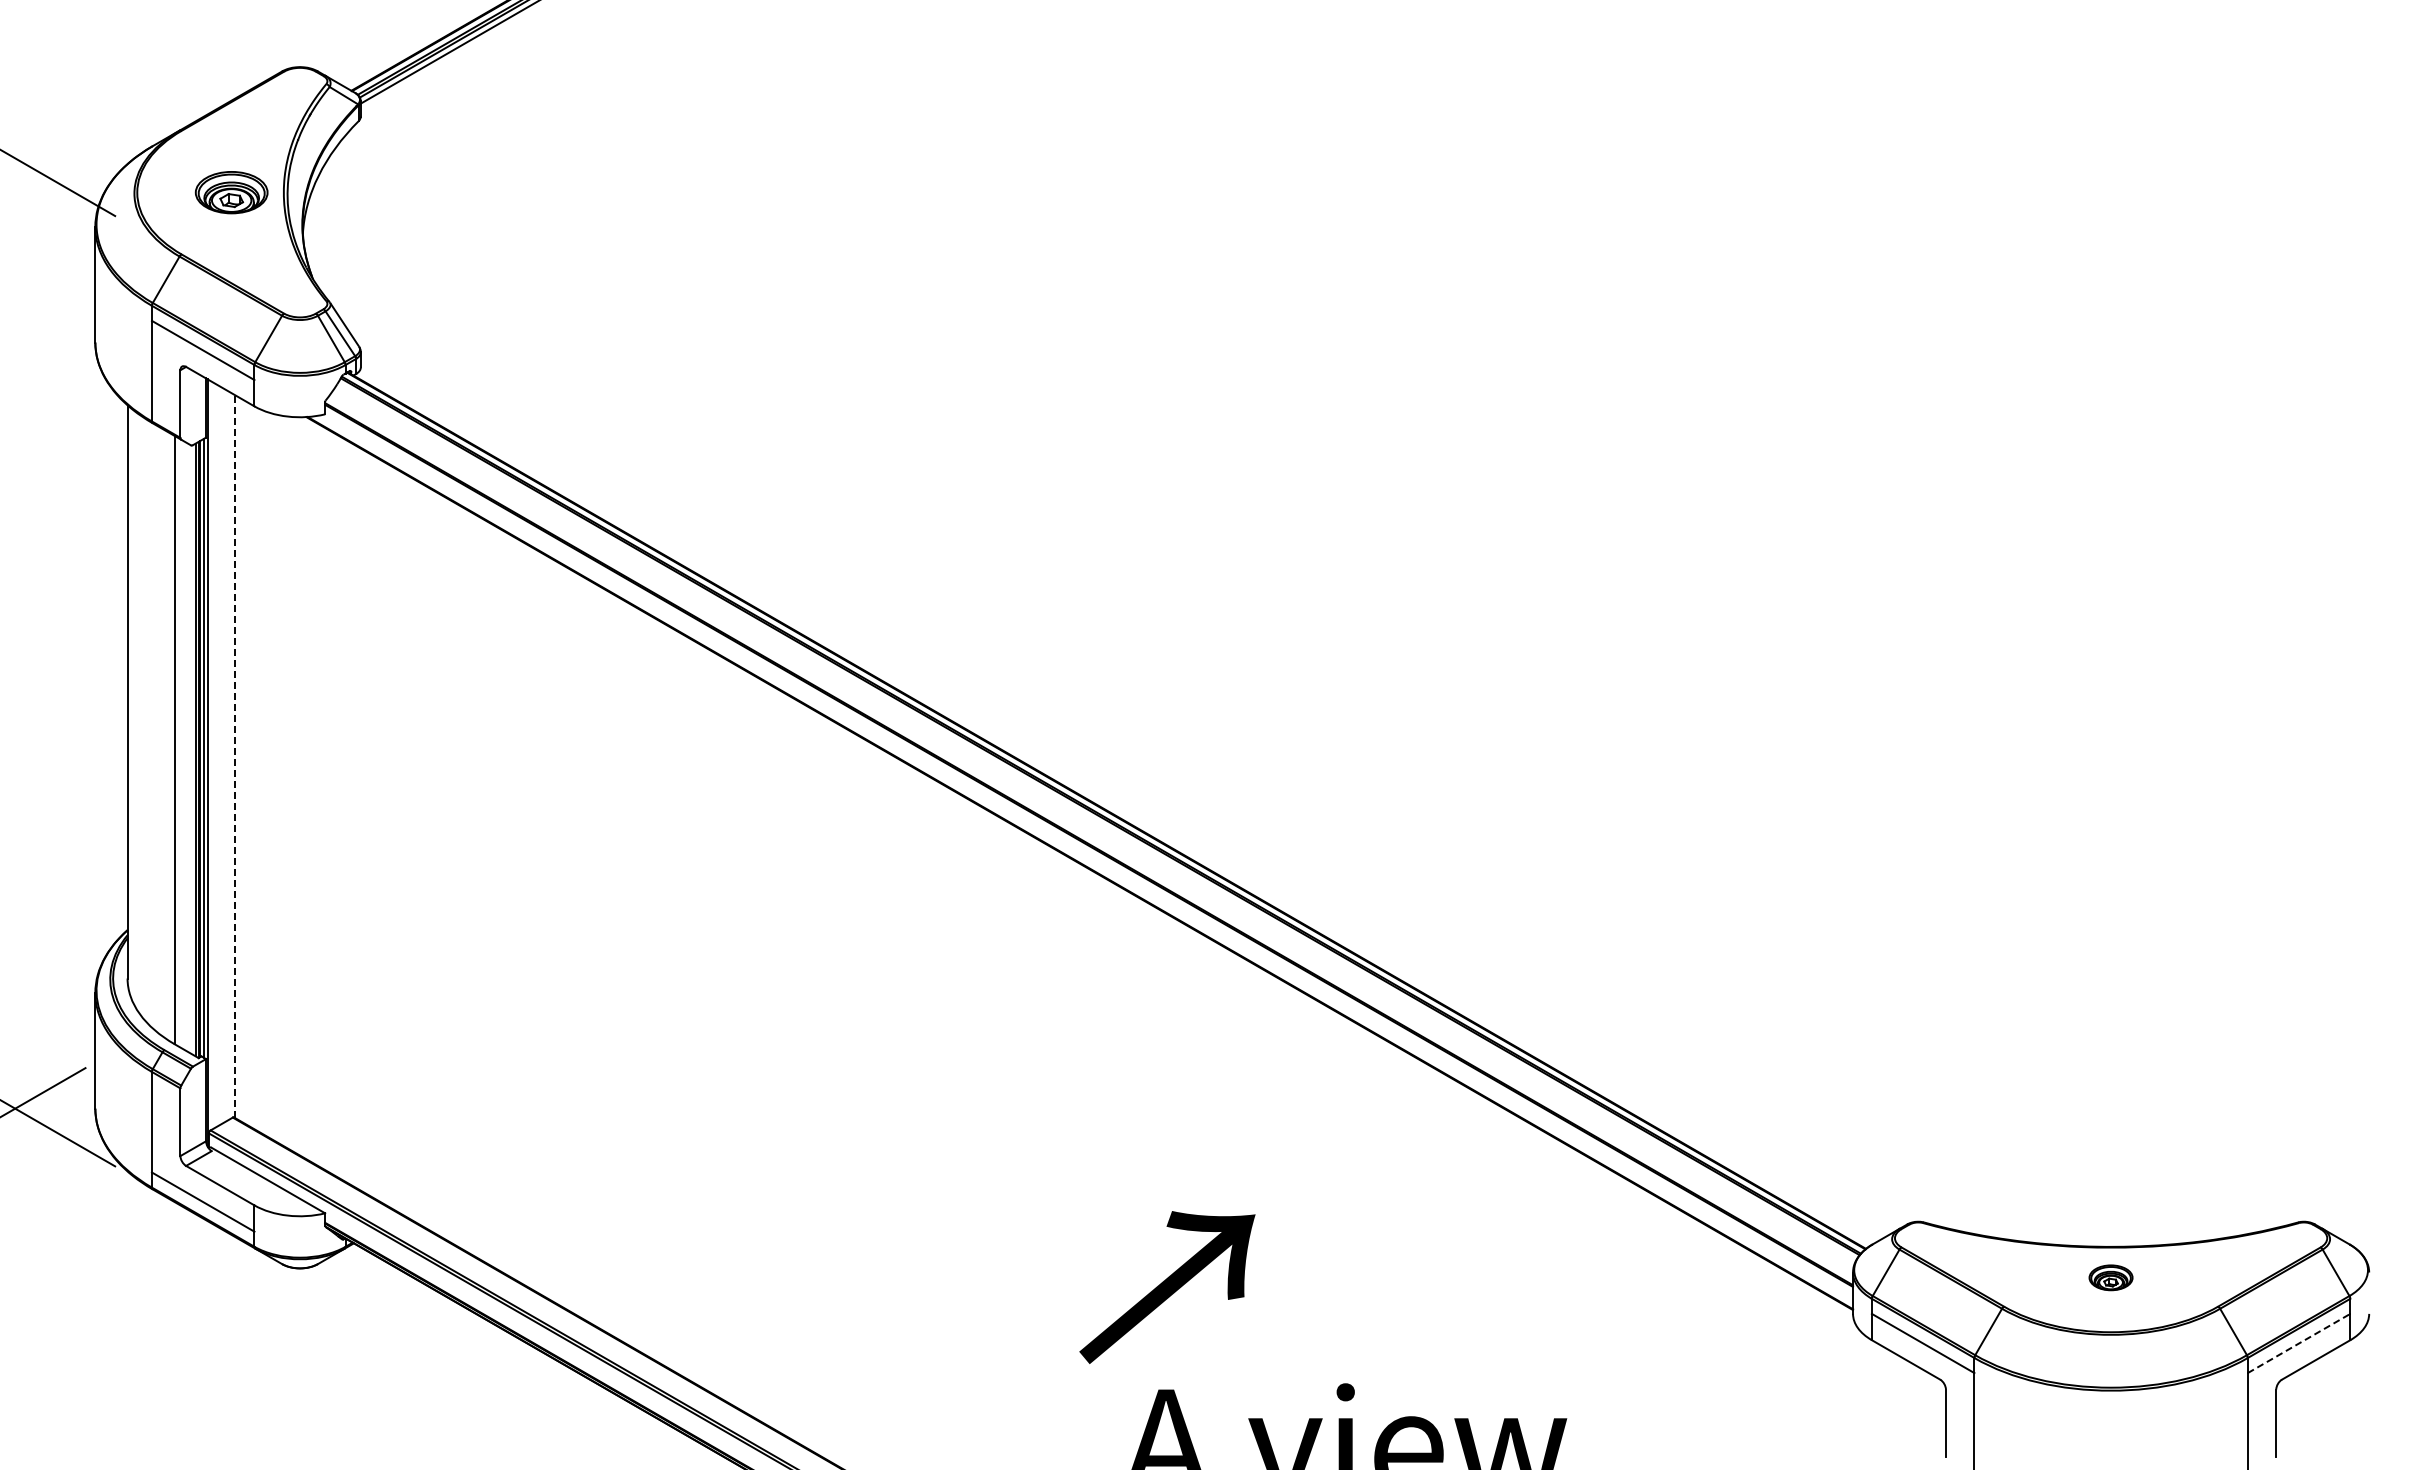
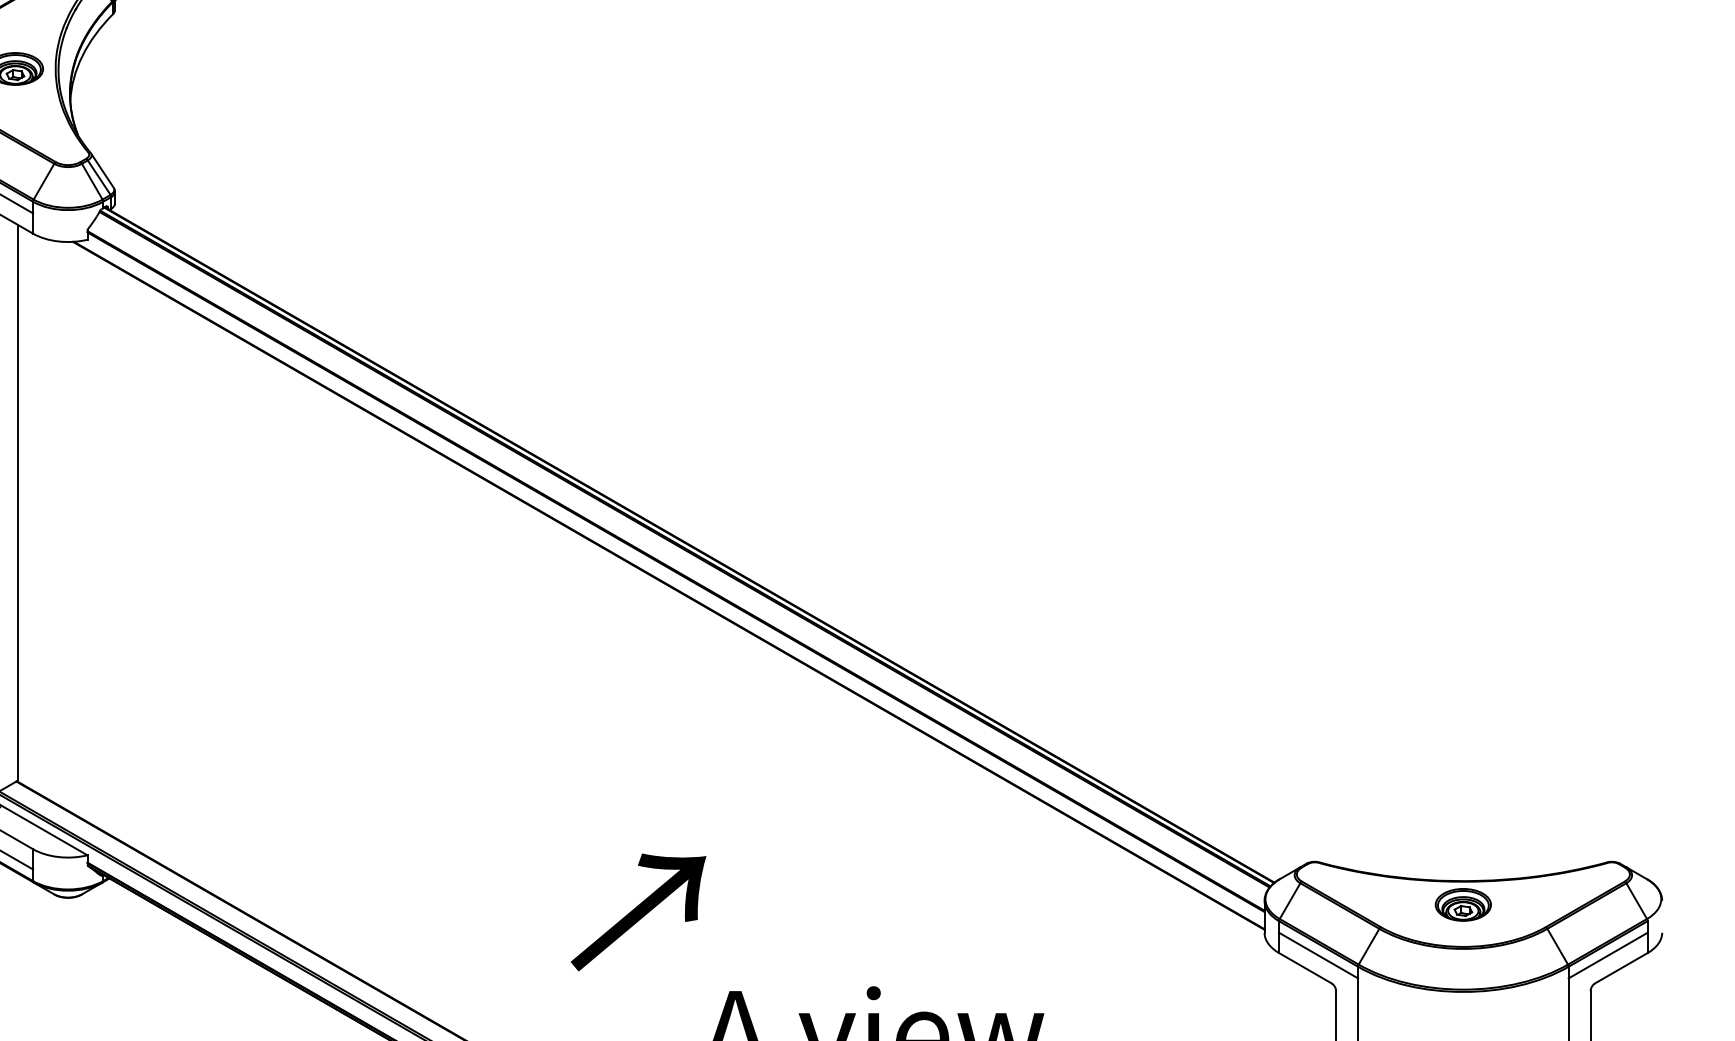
line: (234, 755) -> (17, 502), dashed -> solid
part: (2110, 1277) -> (1462, 904), size x1.67
text: (1167, 1287) -> (638, 912), moved
line: (2299, 1343) -> (1608, 955), dashed -> solid

